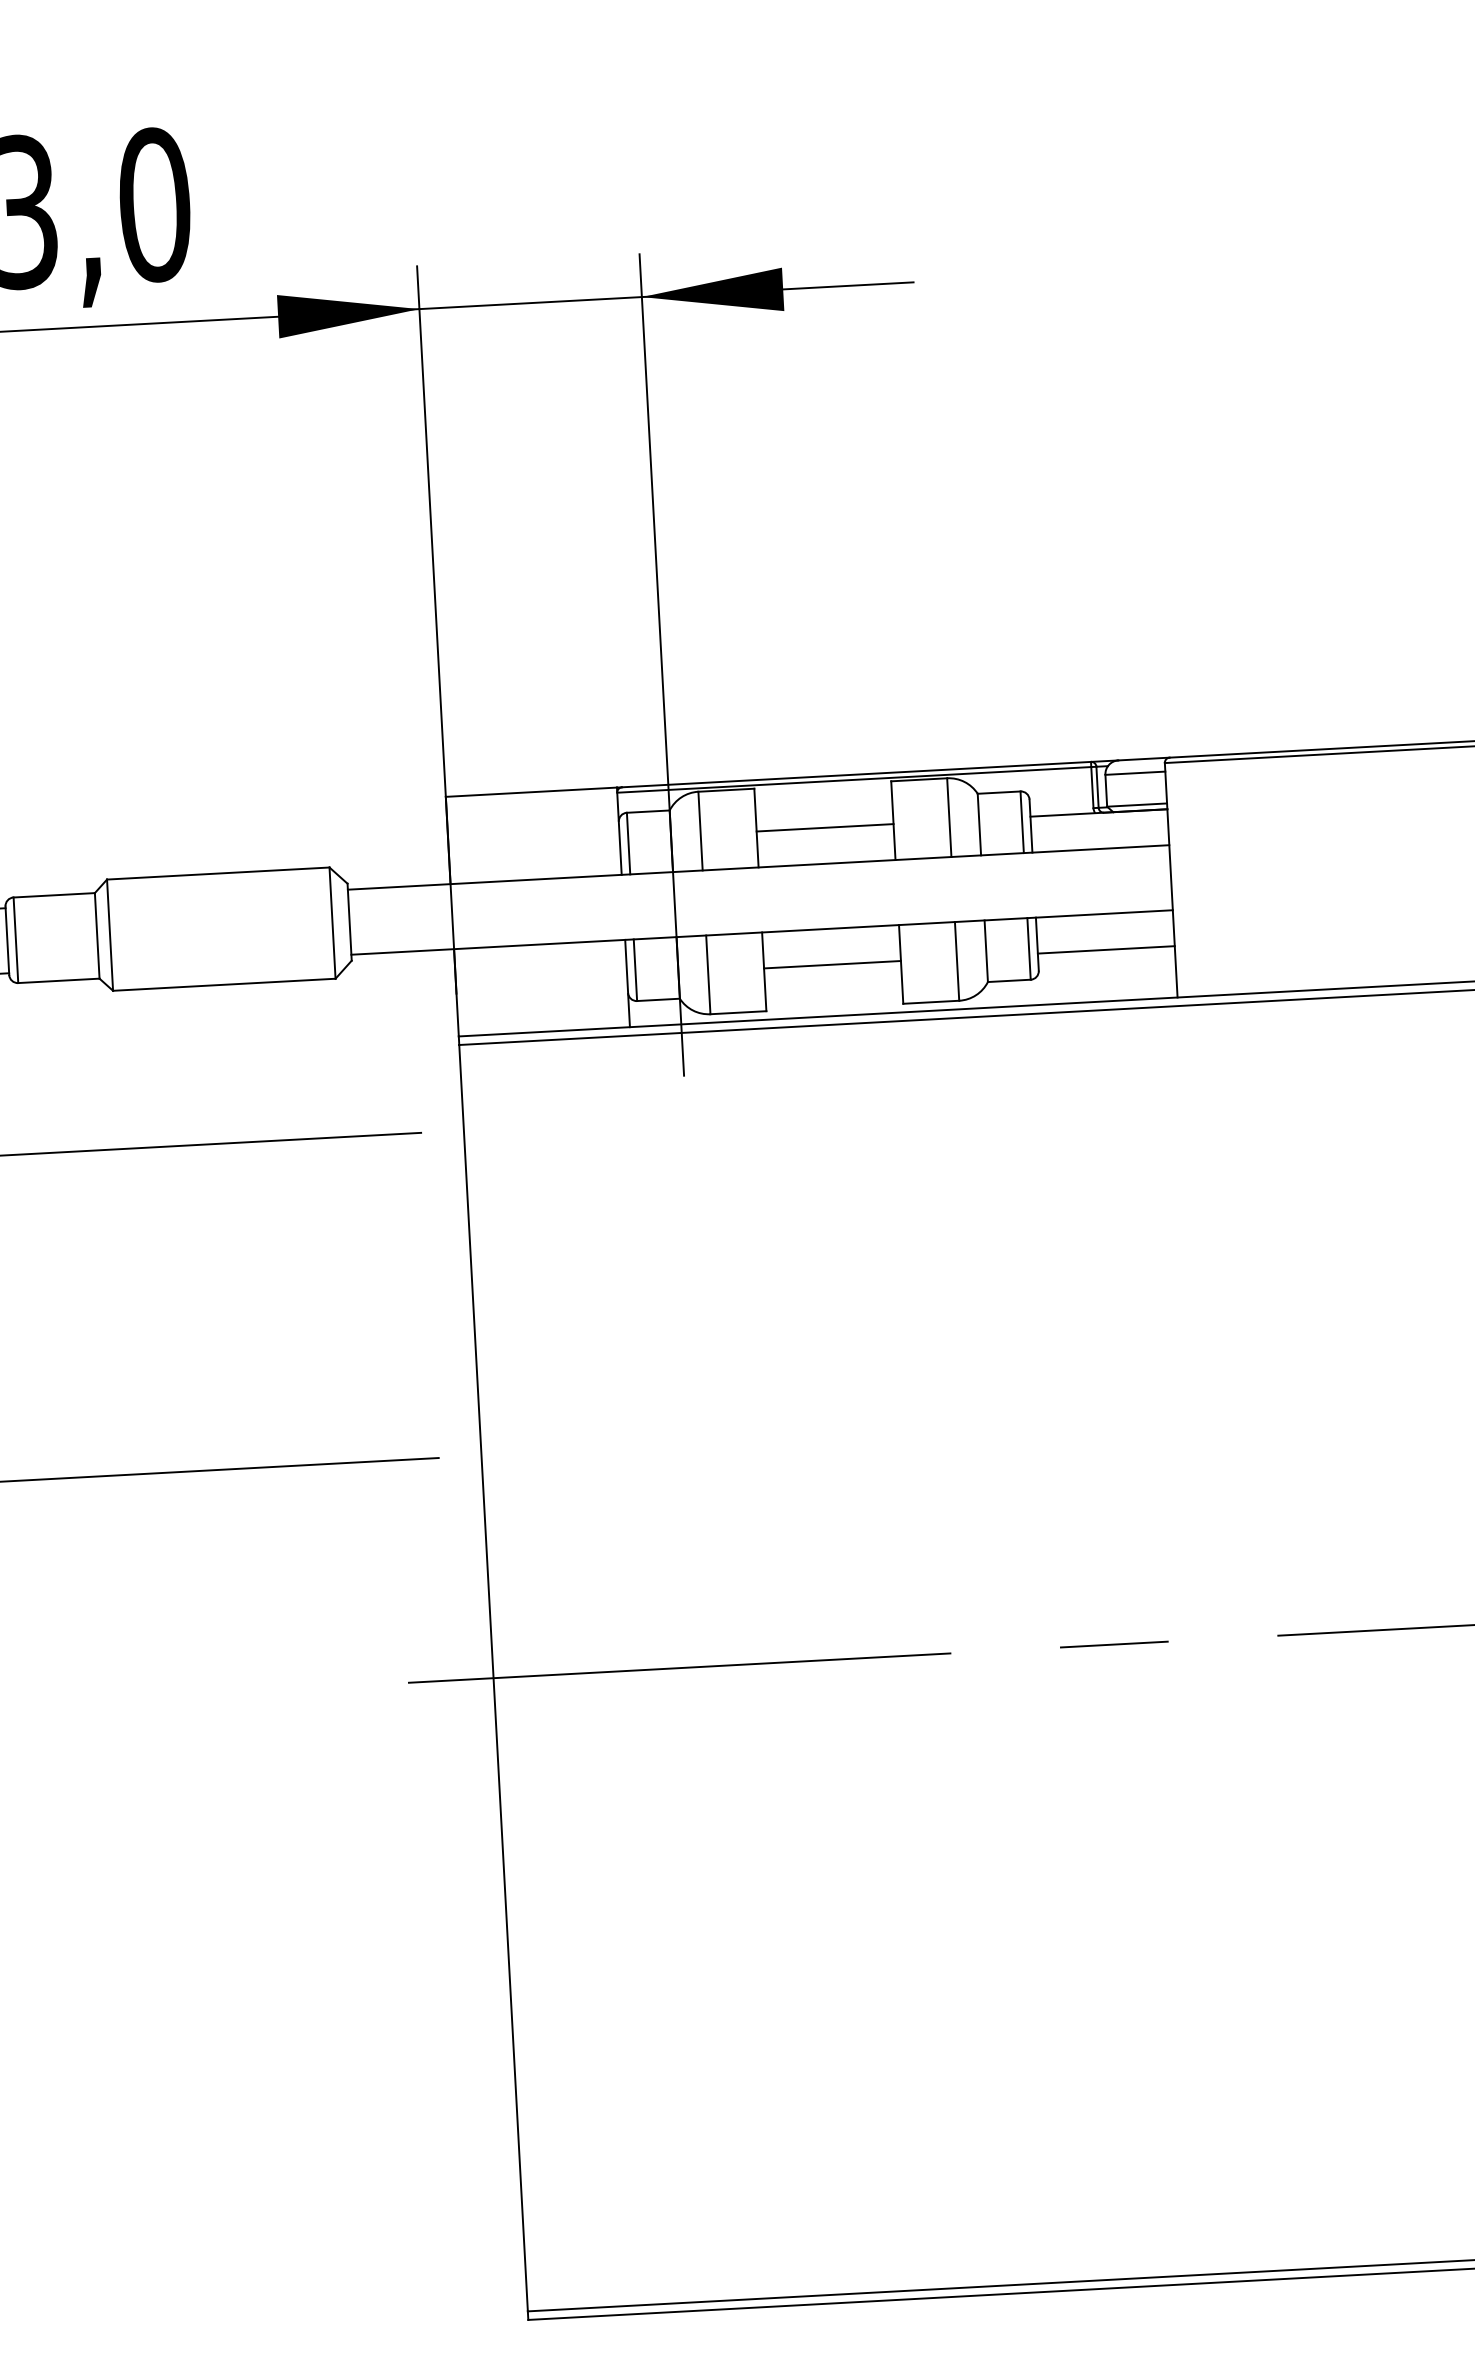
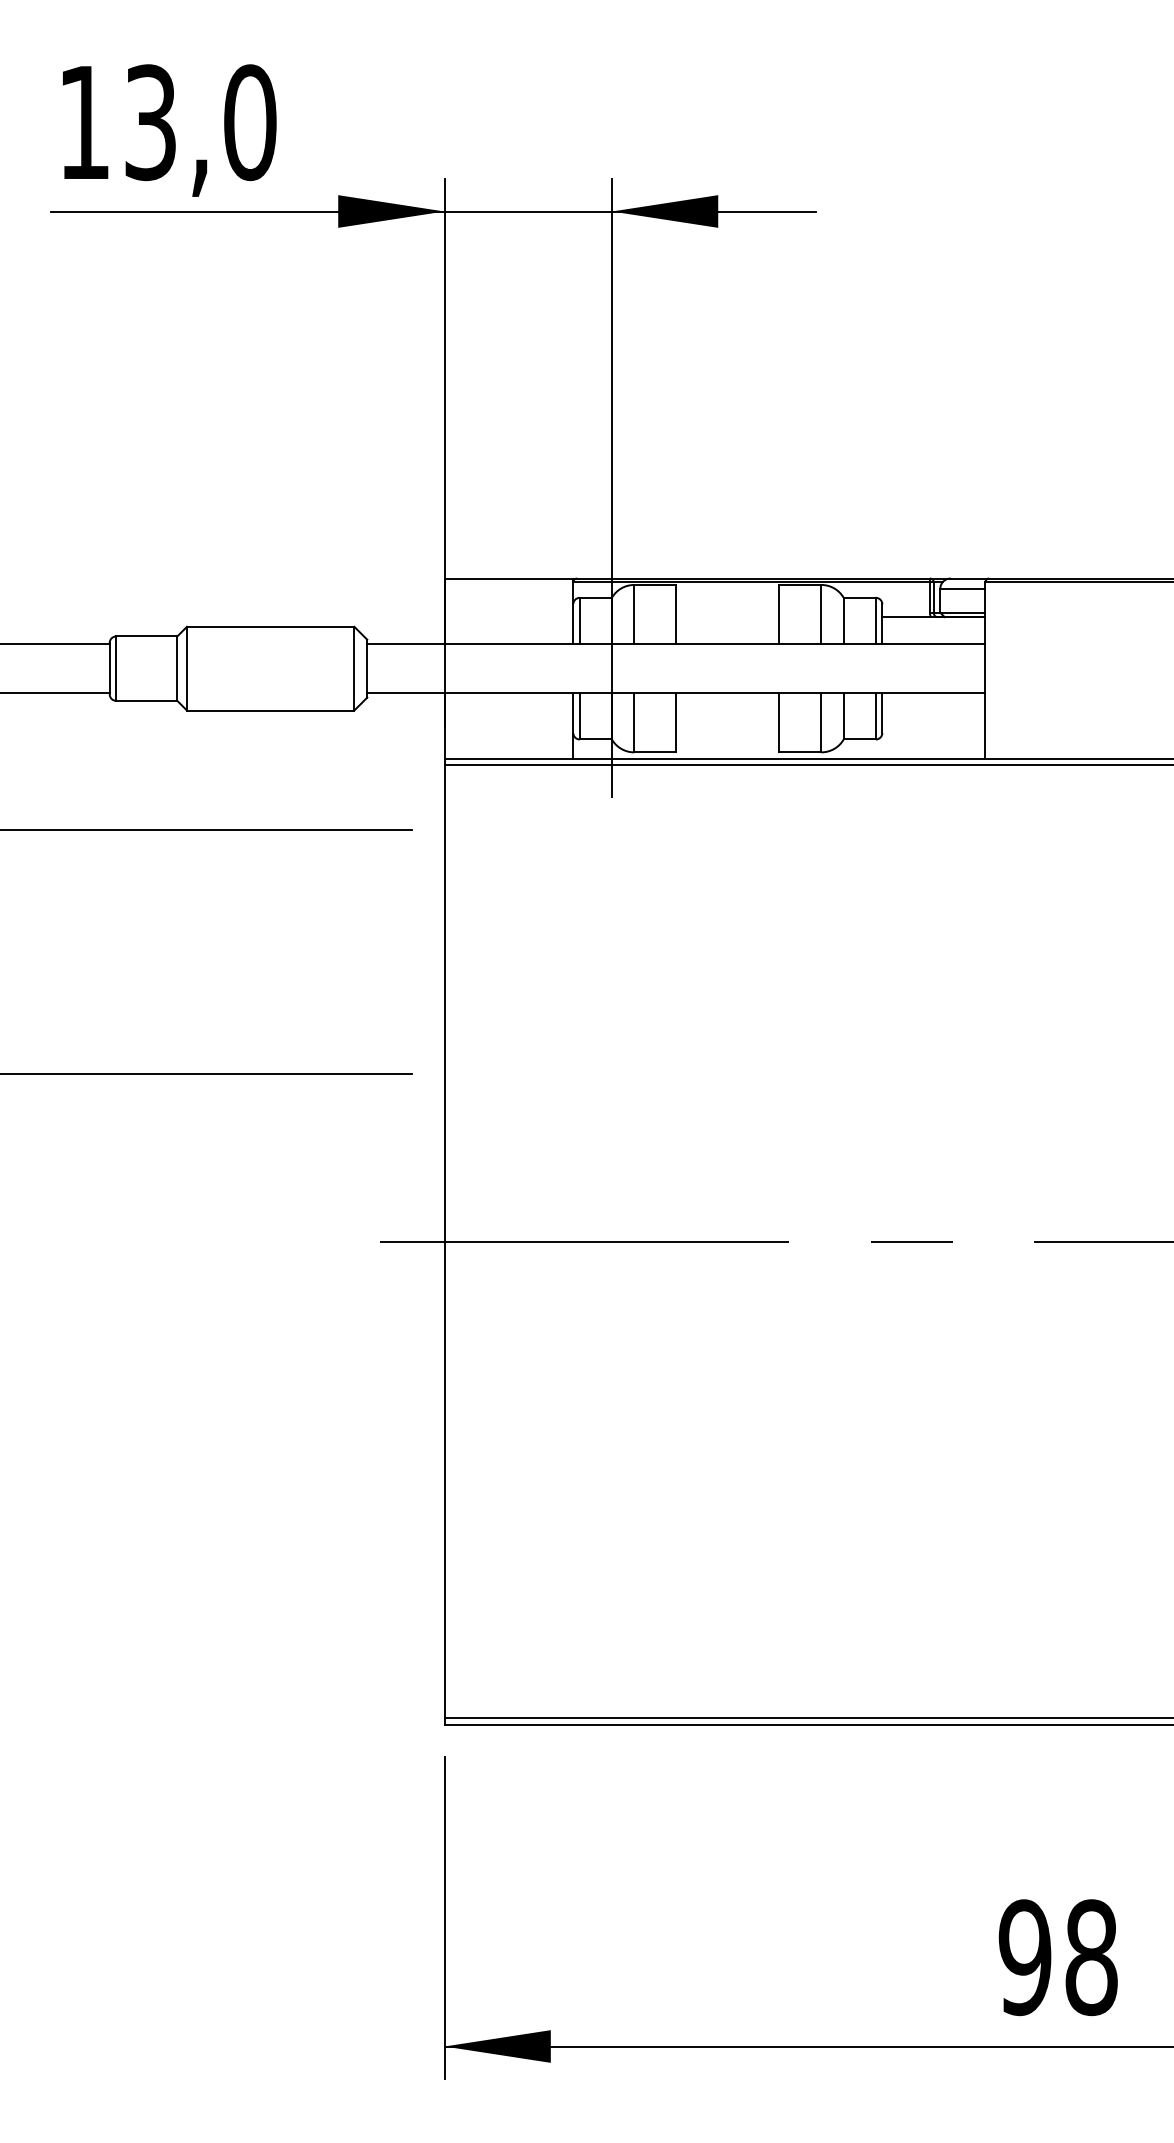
line: (824, 828) -> (727, 617), removed
line: (1105, 950) -> (933, 720), removed
line: (832, 965) -> (727, 720), removed

